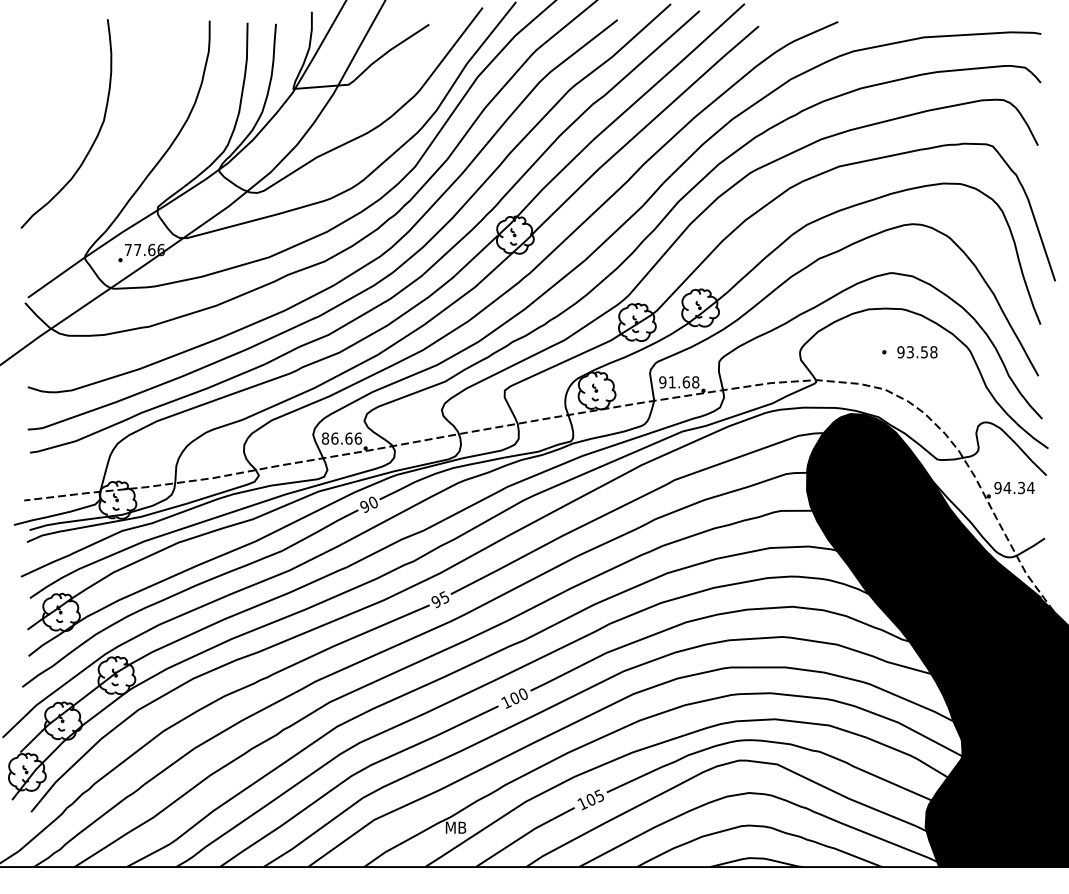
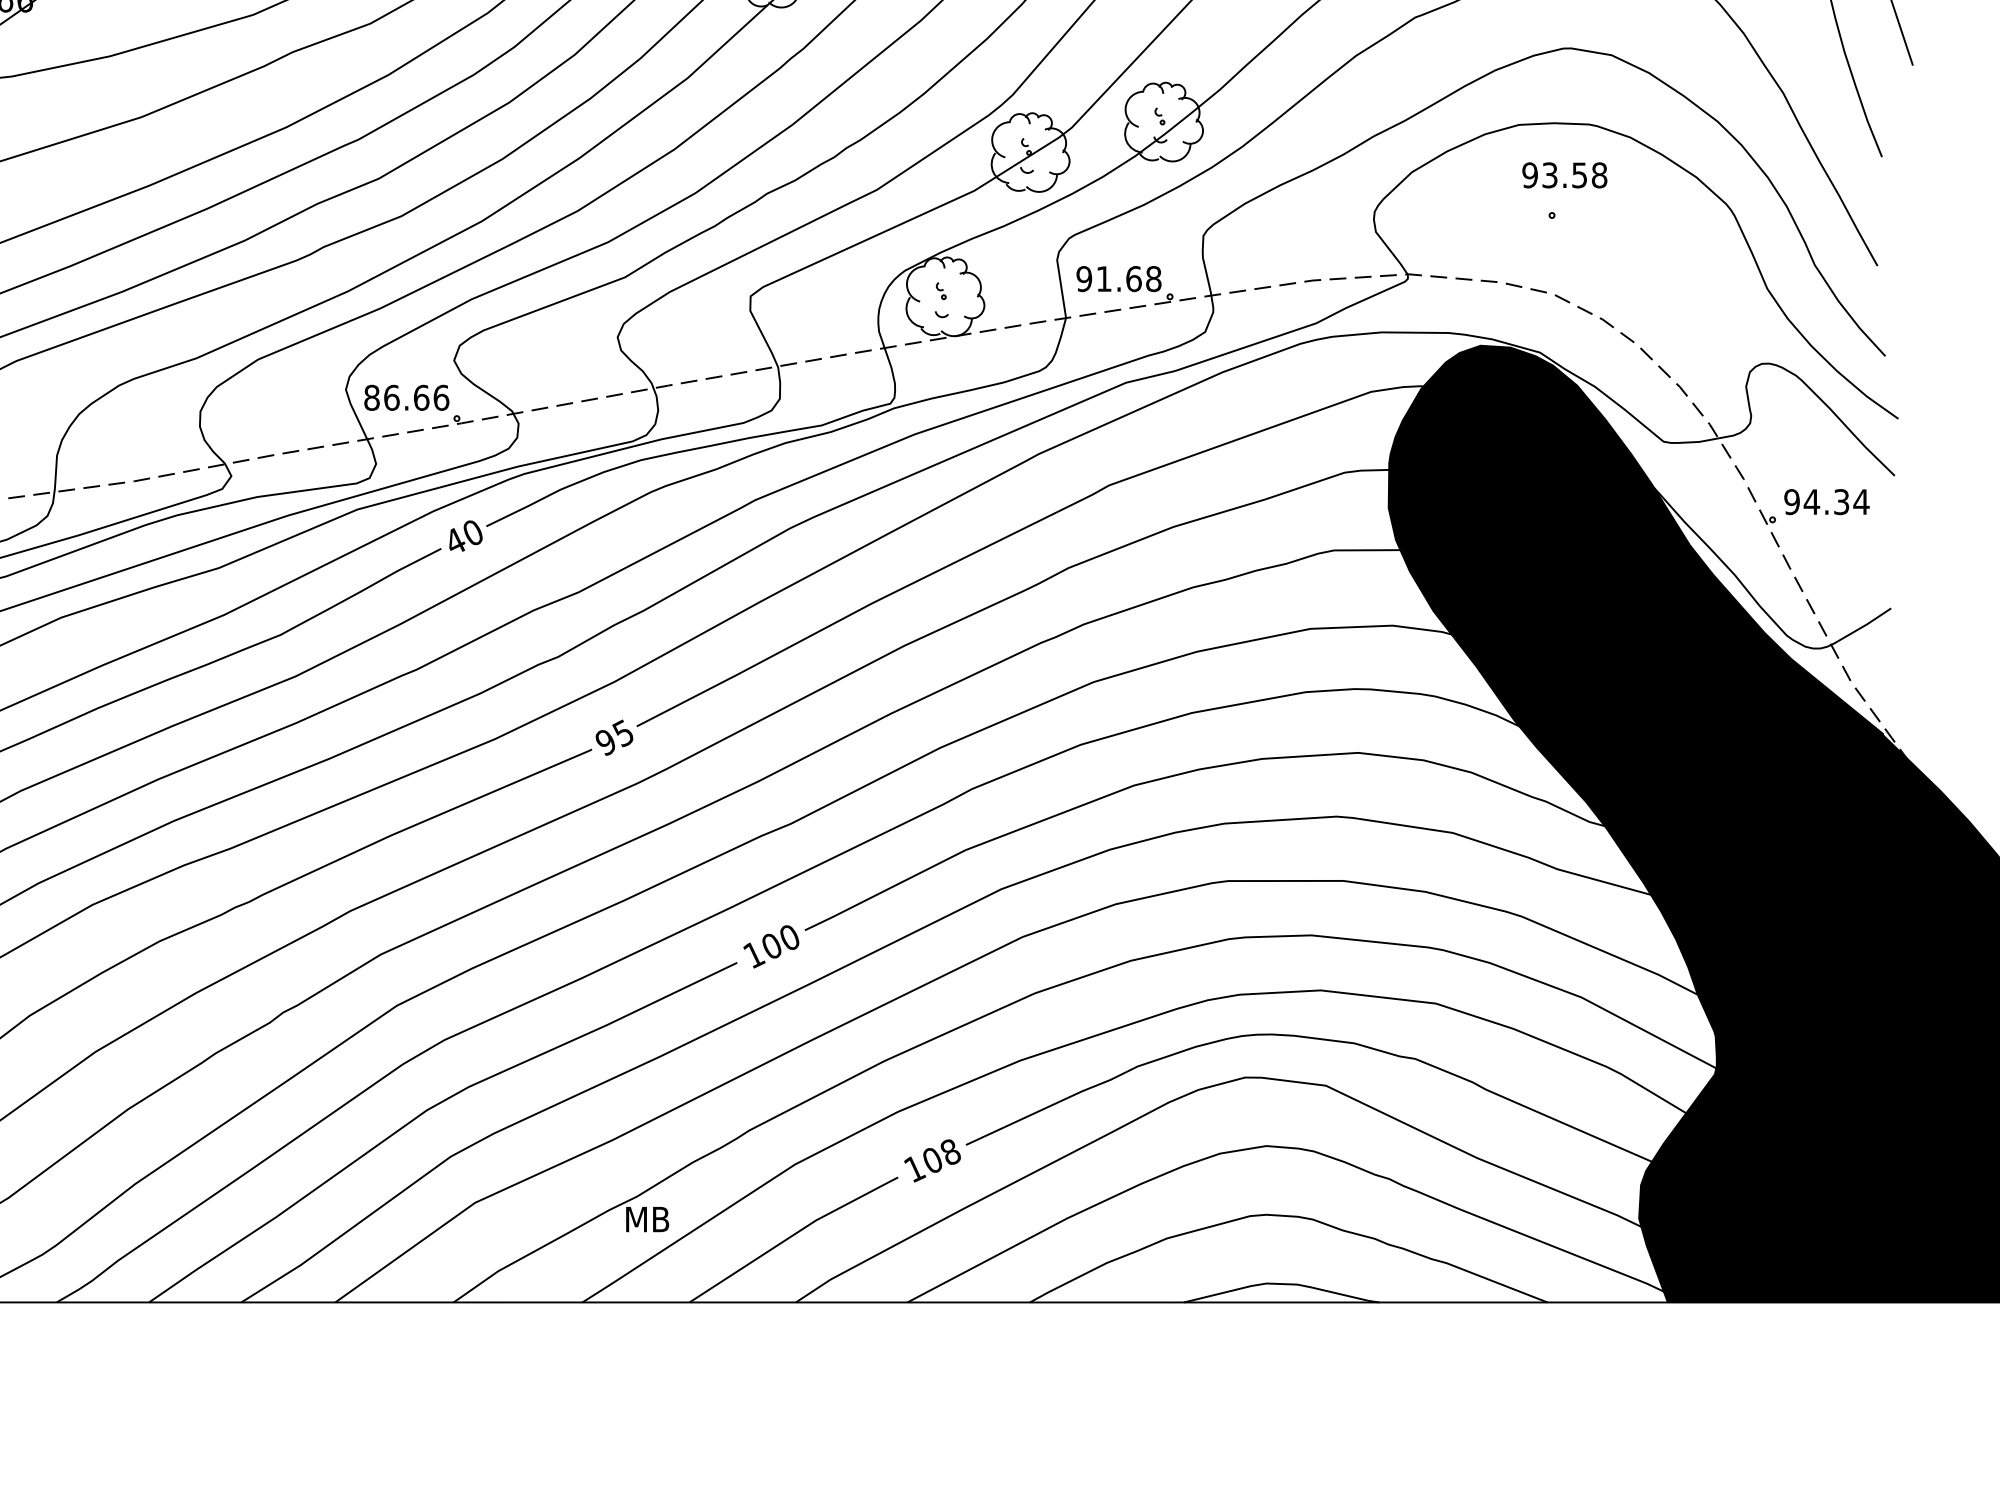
text: (917, 352) -> (1564, 175), moved
text: (364, 506) -> (454, 541), 90 -> 40
text: (599, 795) -> (950, 1151), 105 -> 108

